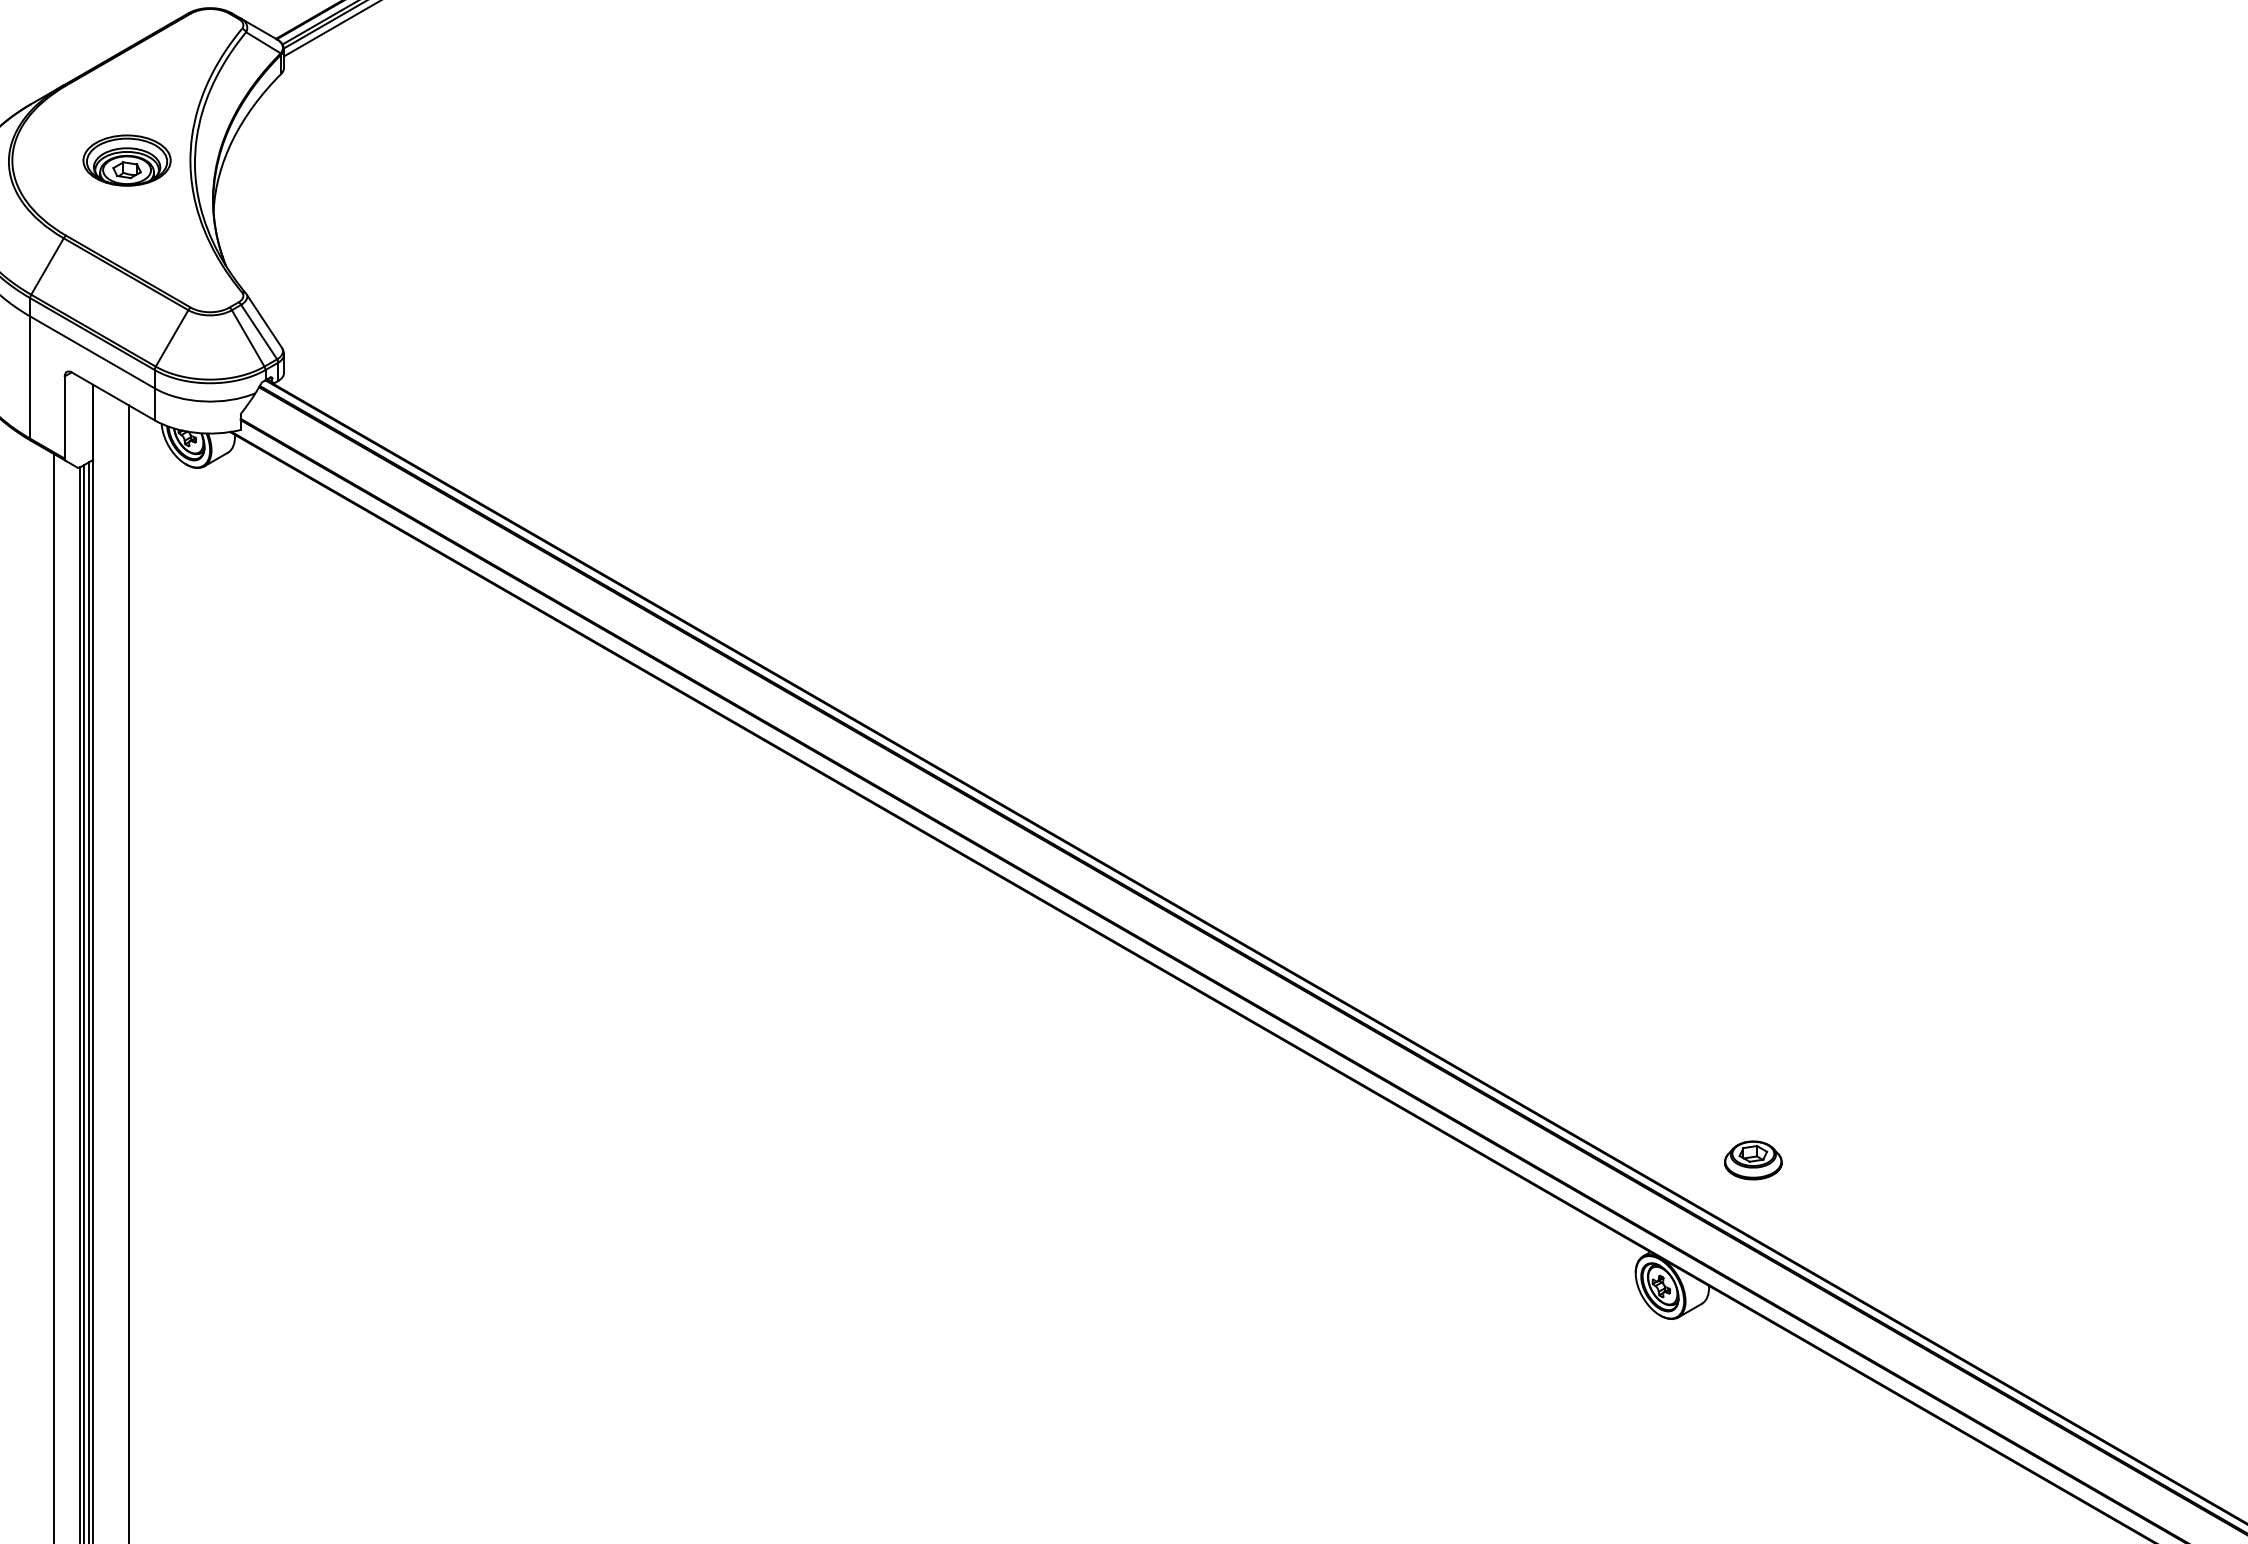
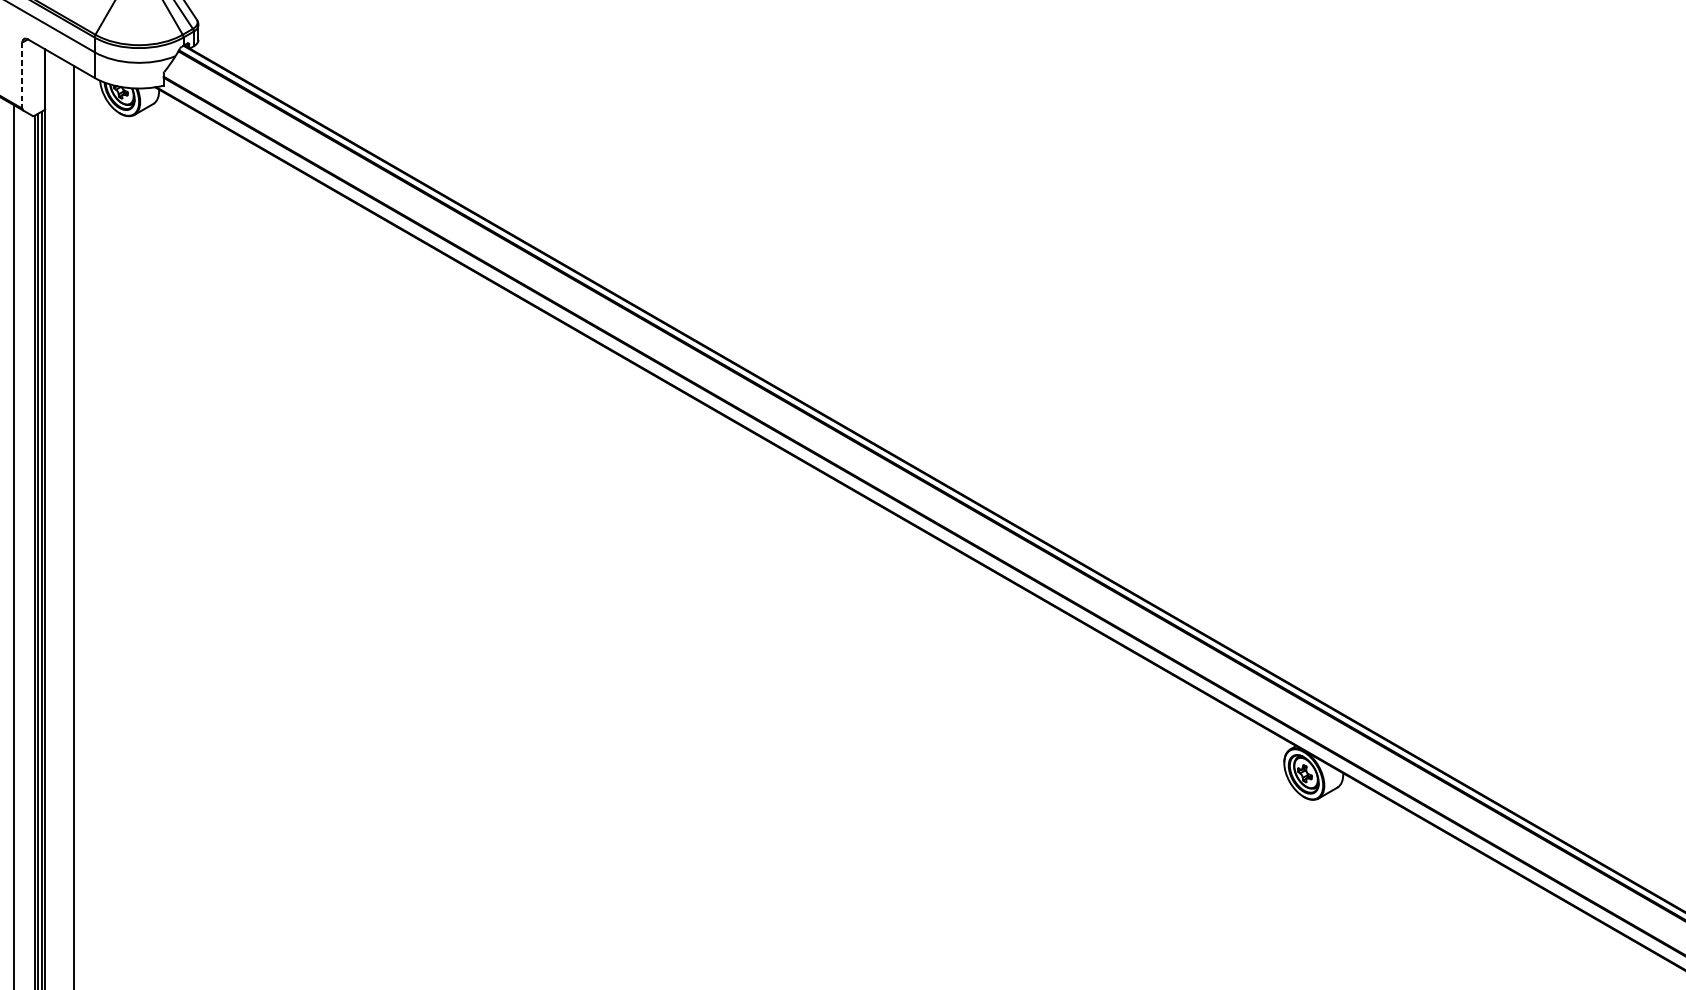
line: (64, 418) -> (22, 76), solid -> dashed
part: (1753, 1160) -> (1378, 672), removed

